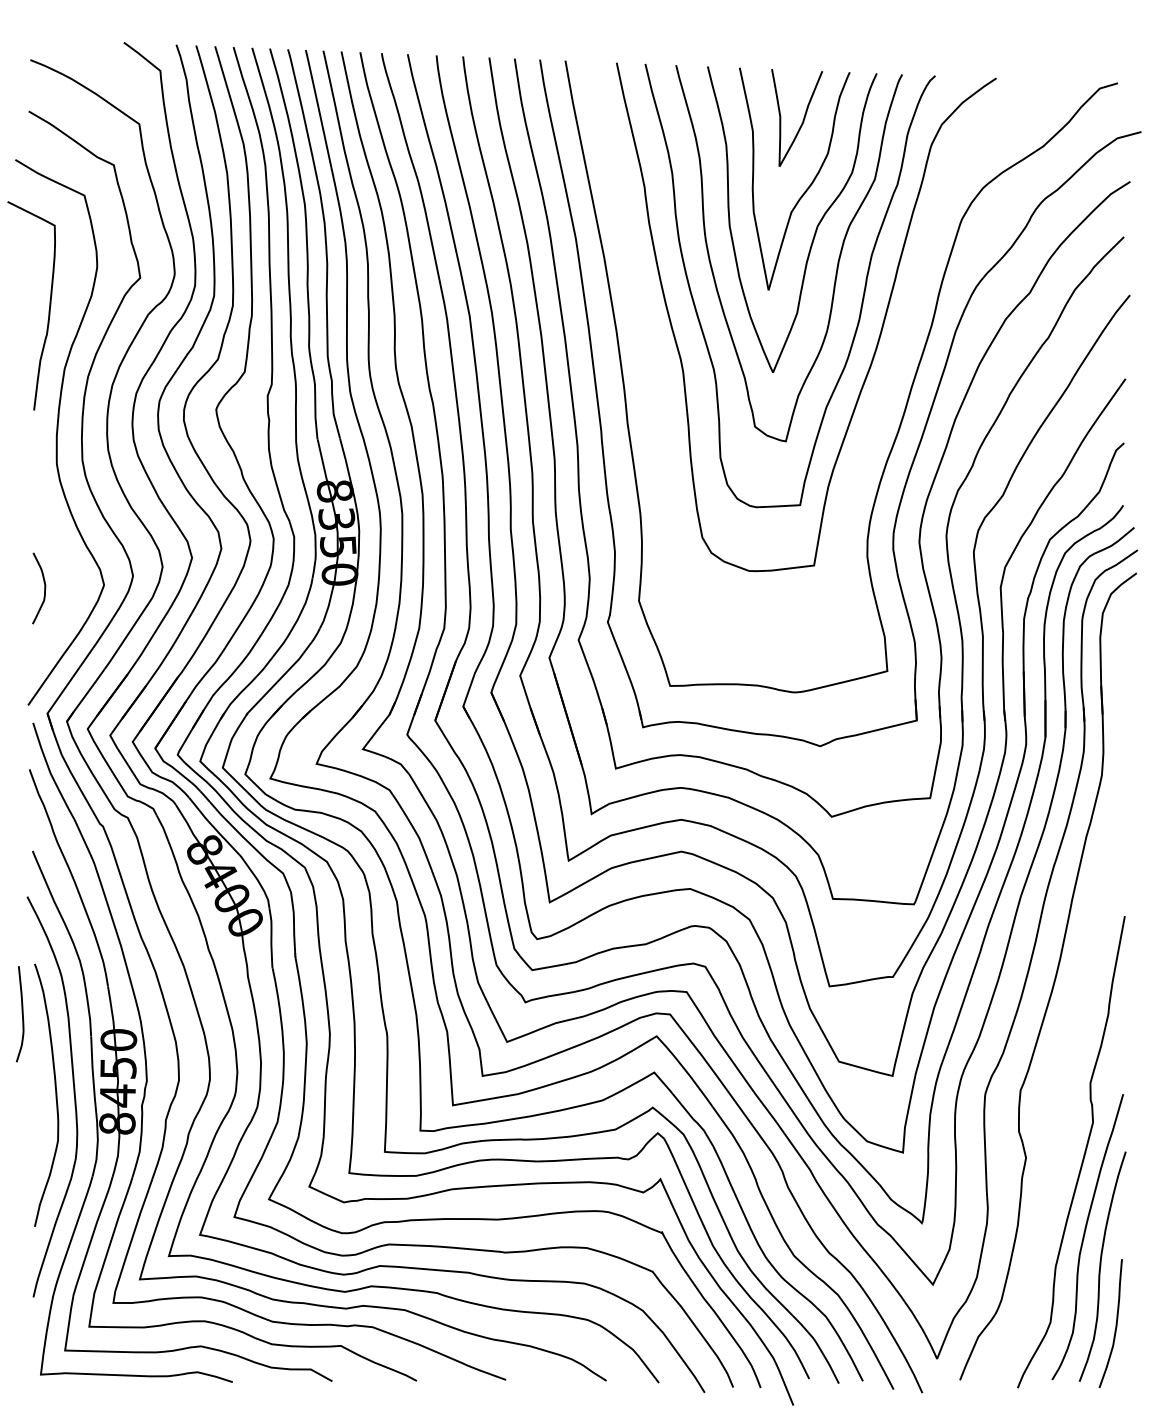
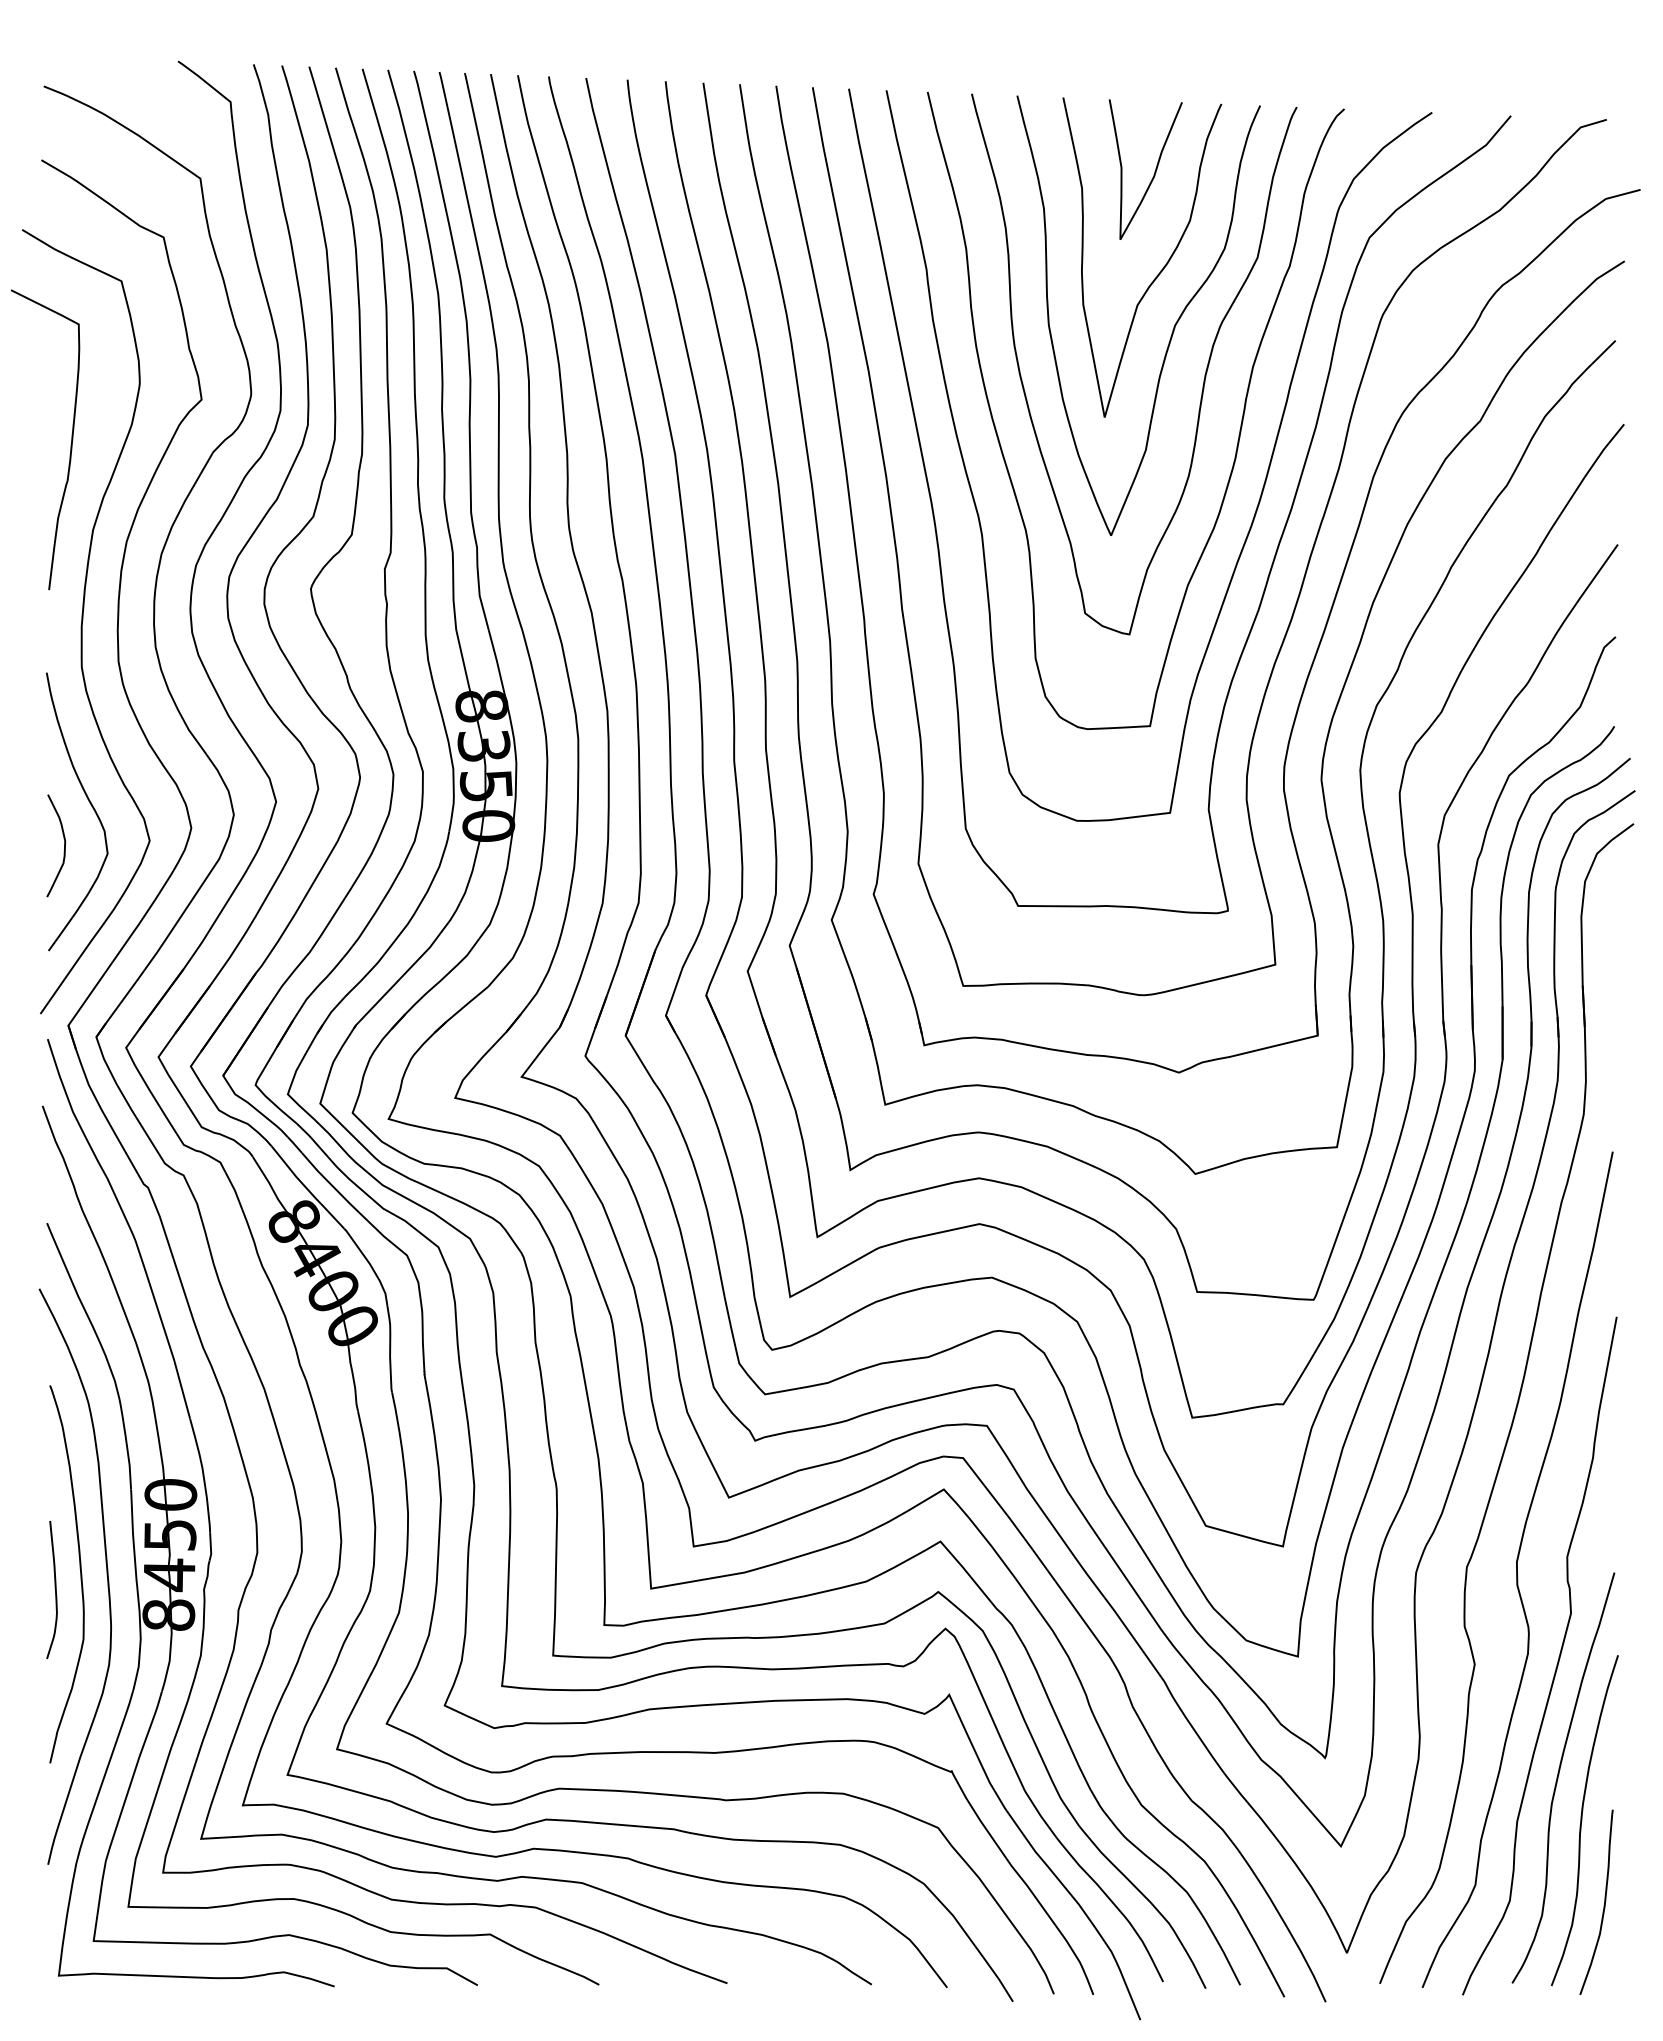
curve: (891, 370) -> (1281, 532), added
curve: (61, 558) -> (88, 802), added
curve: (21, 1014) -> (53, 1590), moved
curve: (1055, 1092) -> (1517, 1570), added

